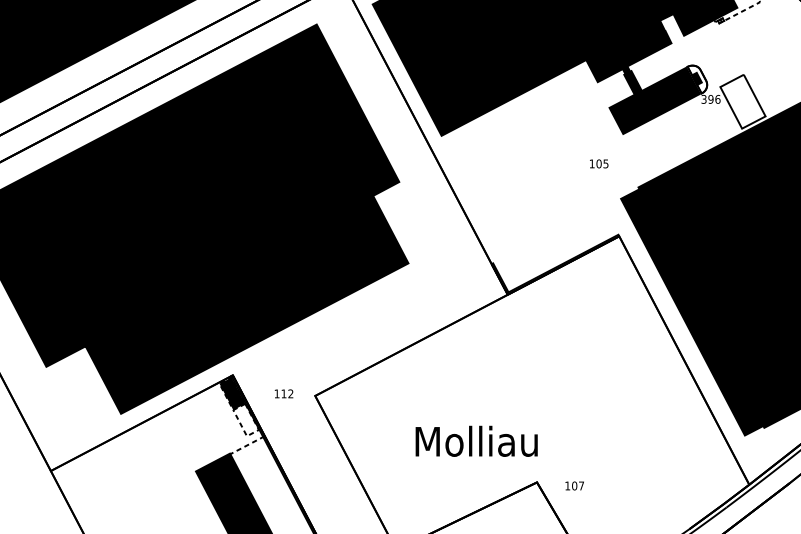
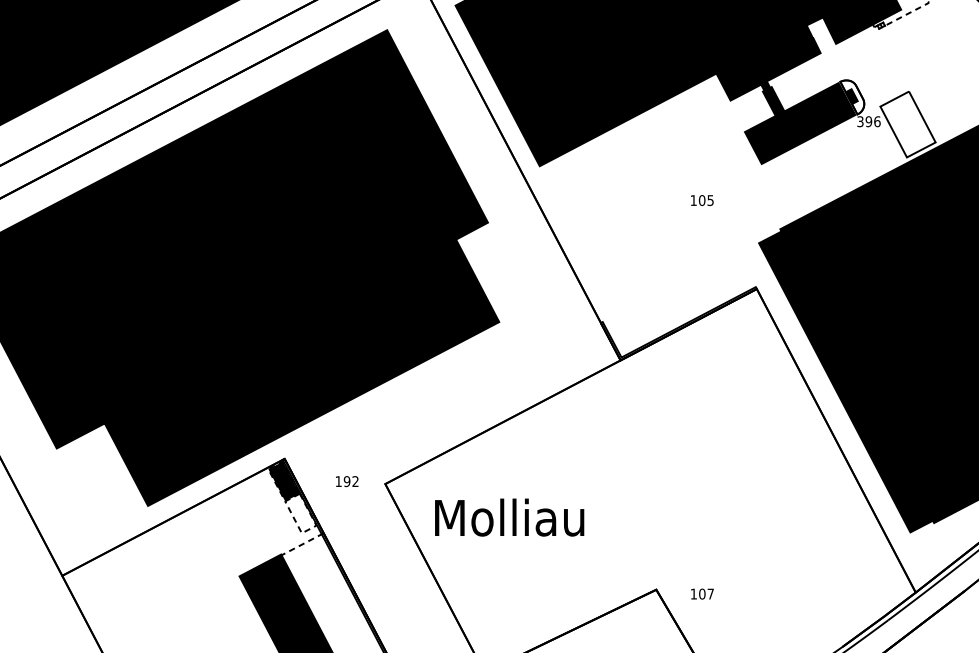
text: (599, 163) -> (702, 200), moved
text: (283, 393) -> (346, 481), 112 -> 192
text: (476, 441) -> (509, 517), moved

